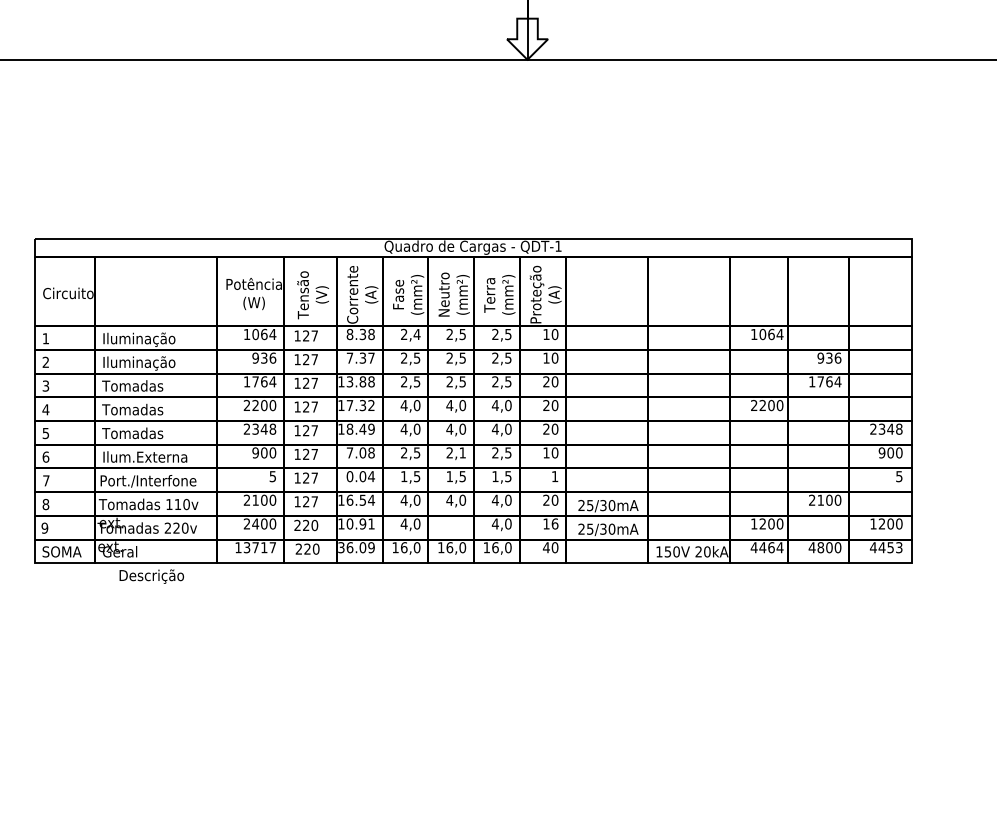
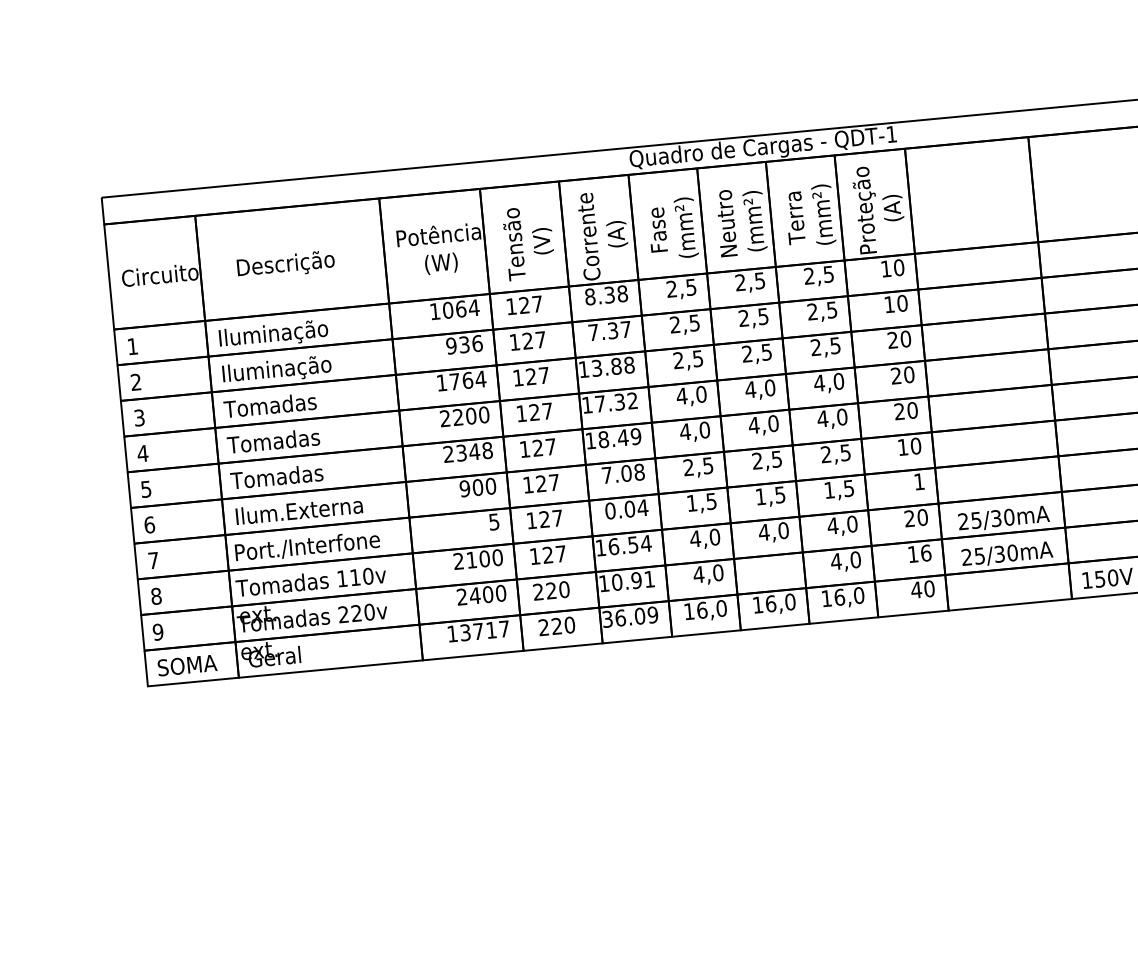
text: (416, 334) -> (690, 287), 2,4 -> 2,5
text: (462, 452) -> (776, 458), 2,1 -> 2,5
text: (151, 576) -> (285, 264), moved

